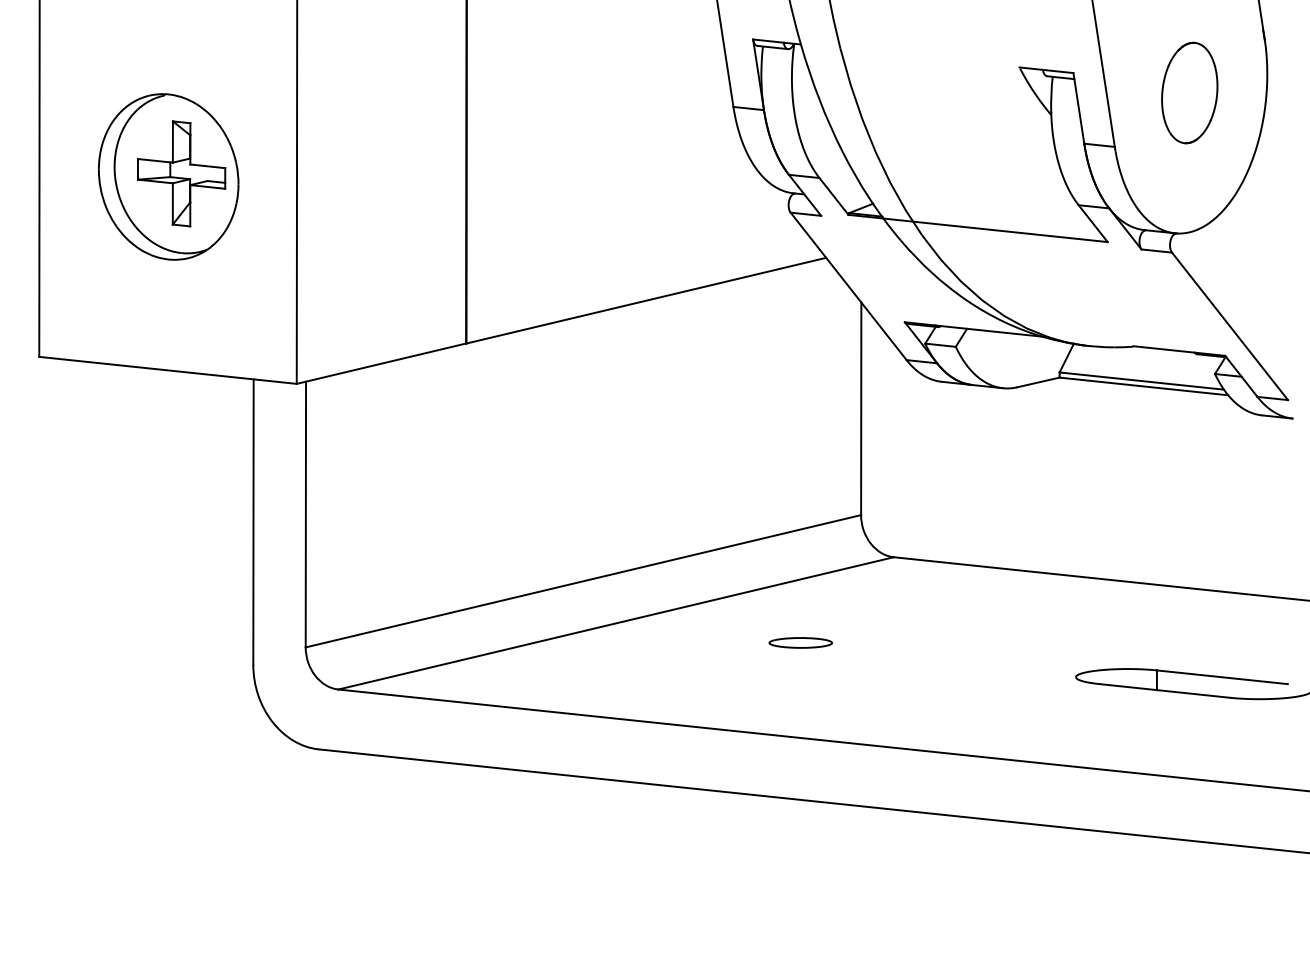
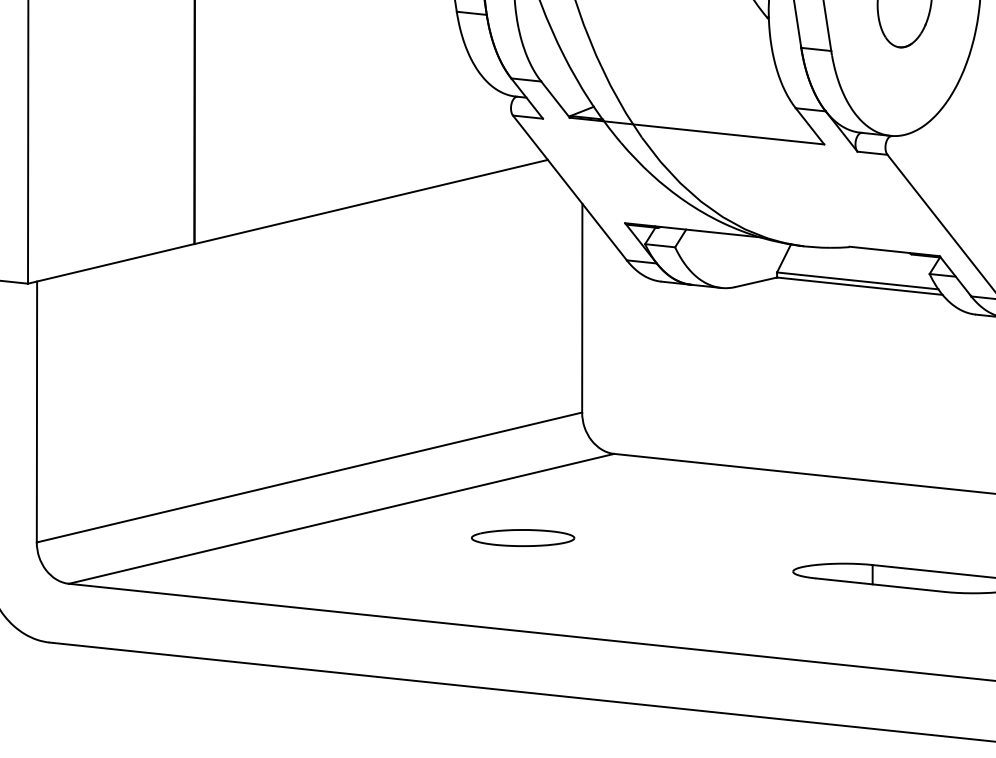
part: (800, 642) -> (522, 537), size x1.67

